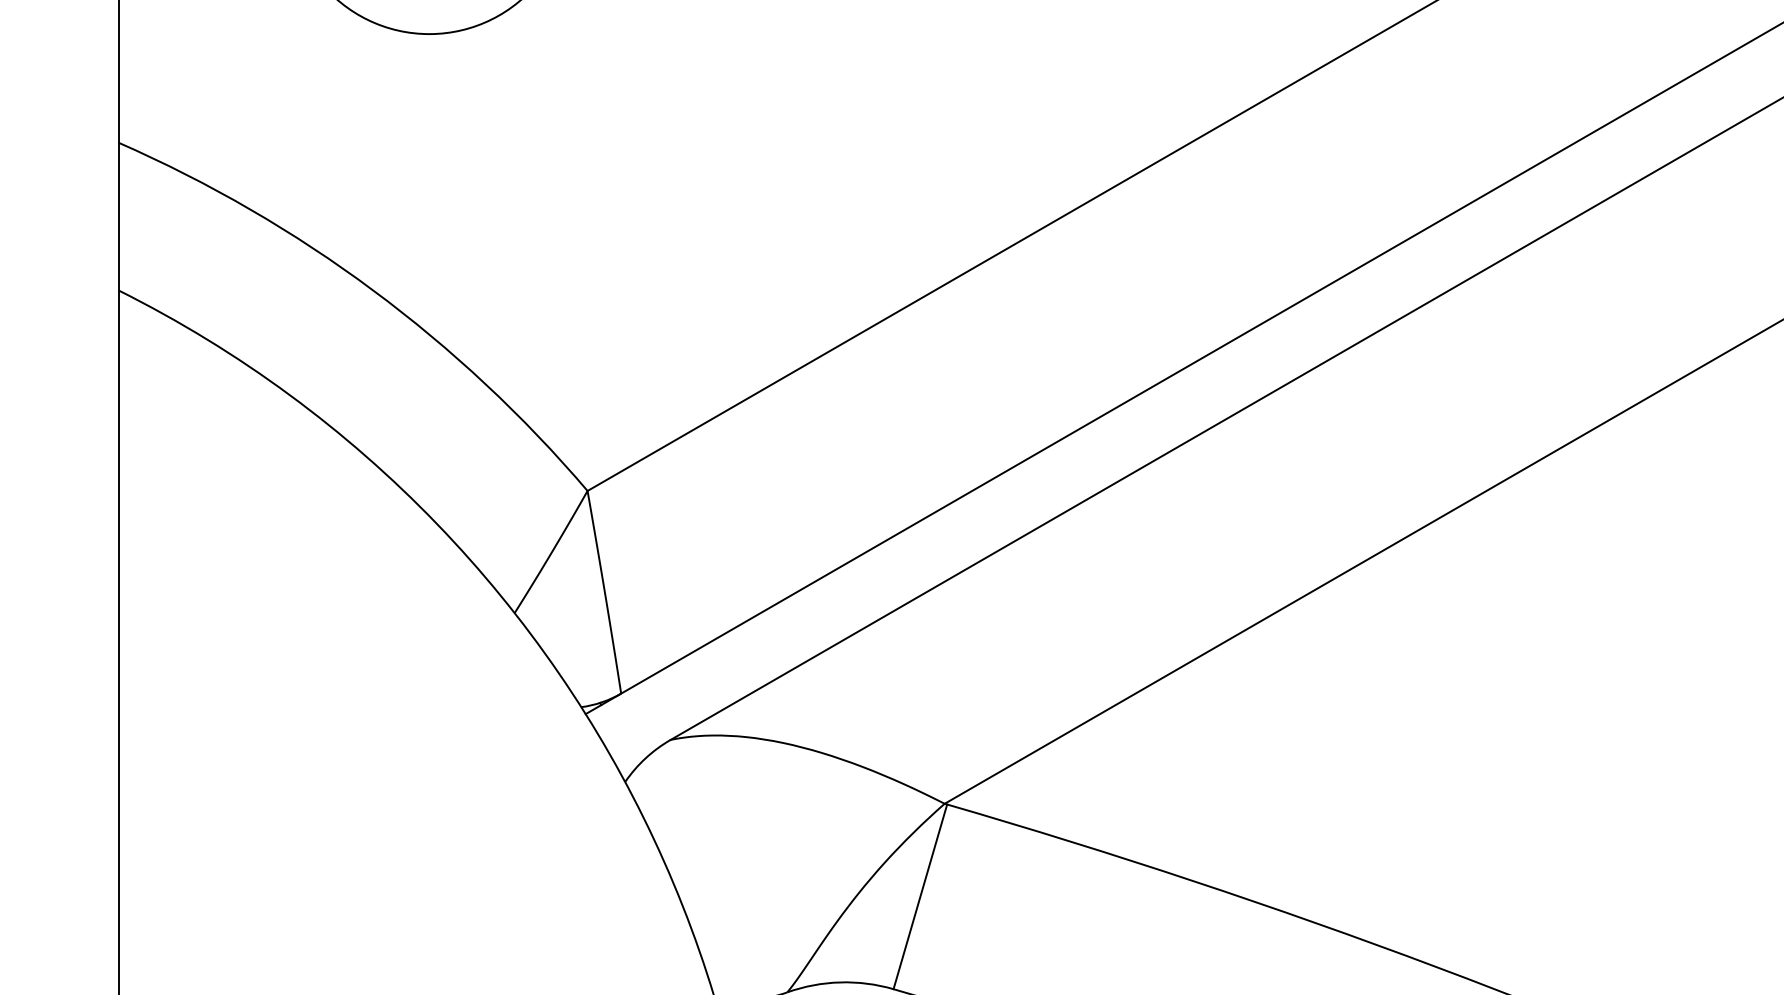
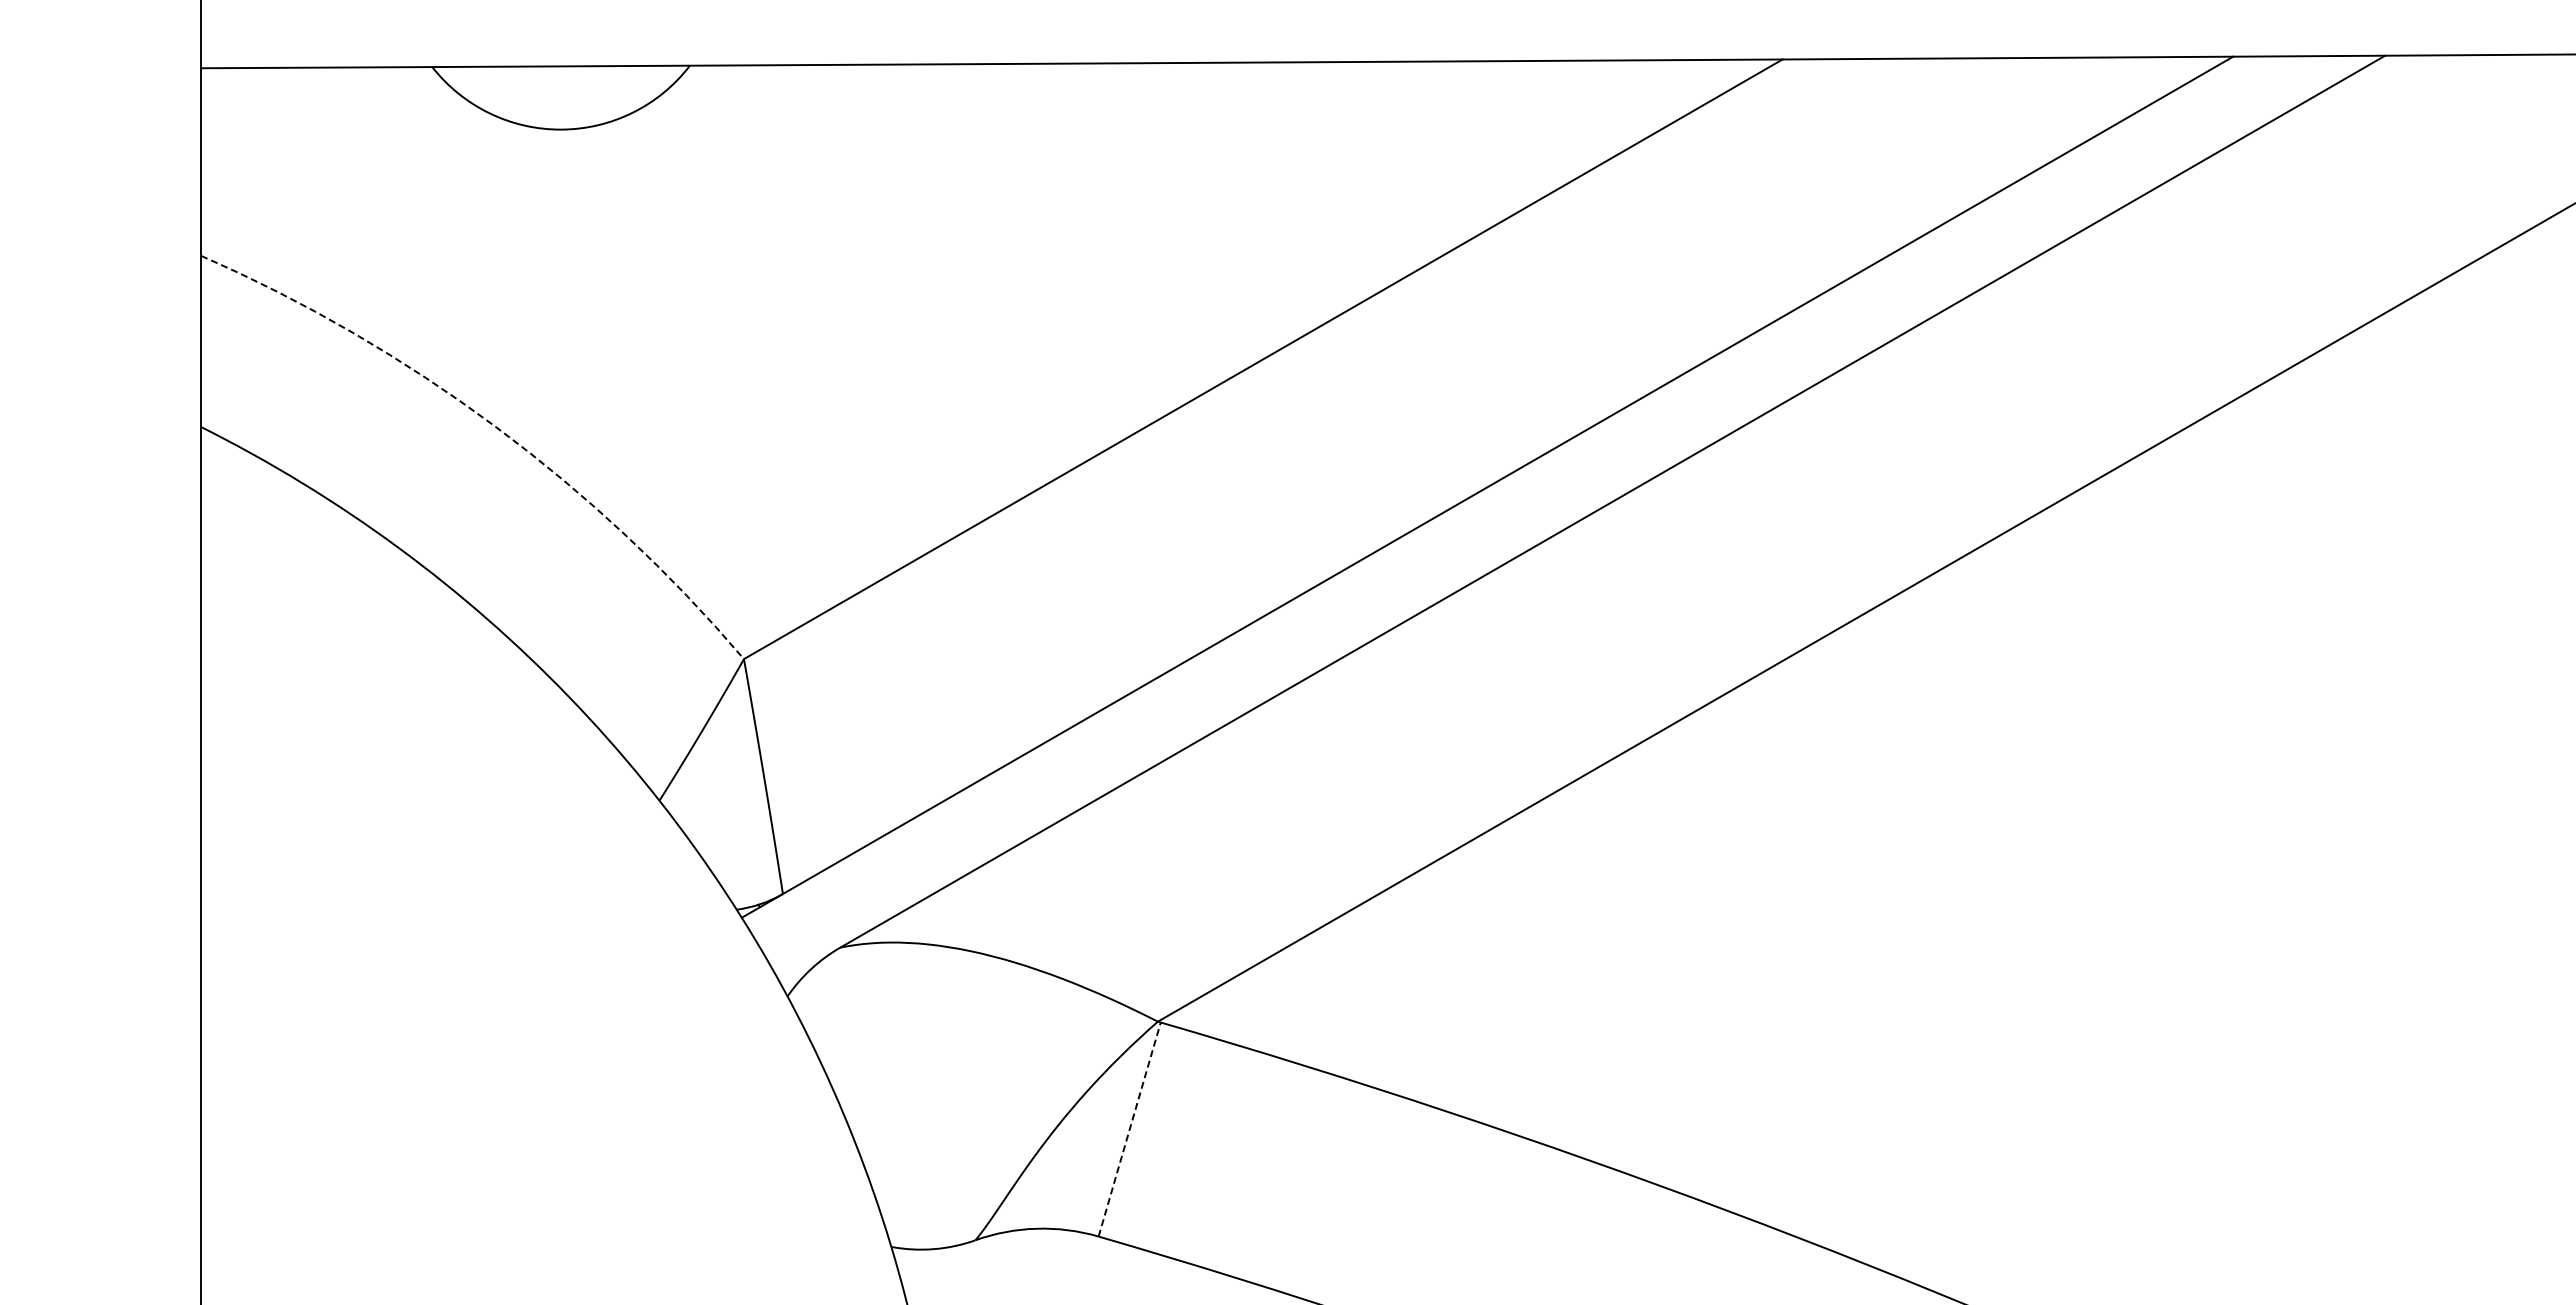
arc: (373, 290) -> (495, 426), solid -> dashed
line: (920, 896) -> (1129, 1129), solid -> dashed

